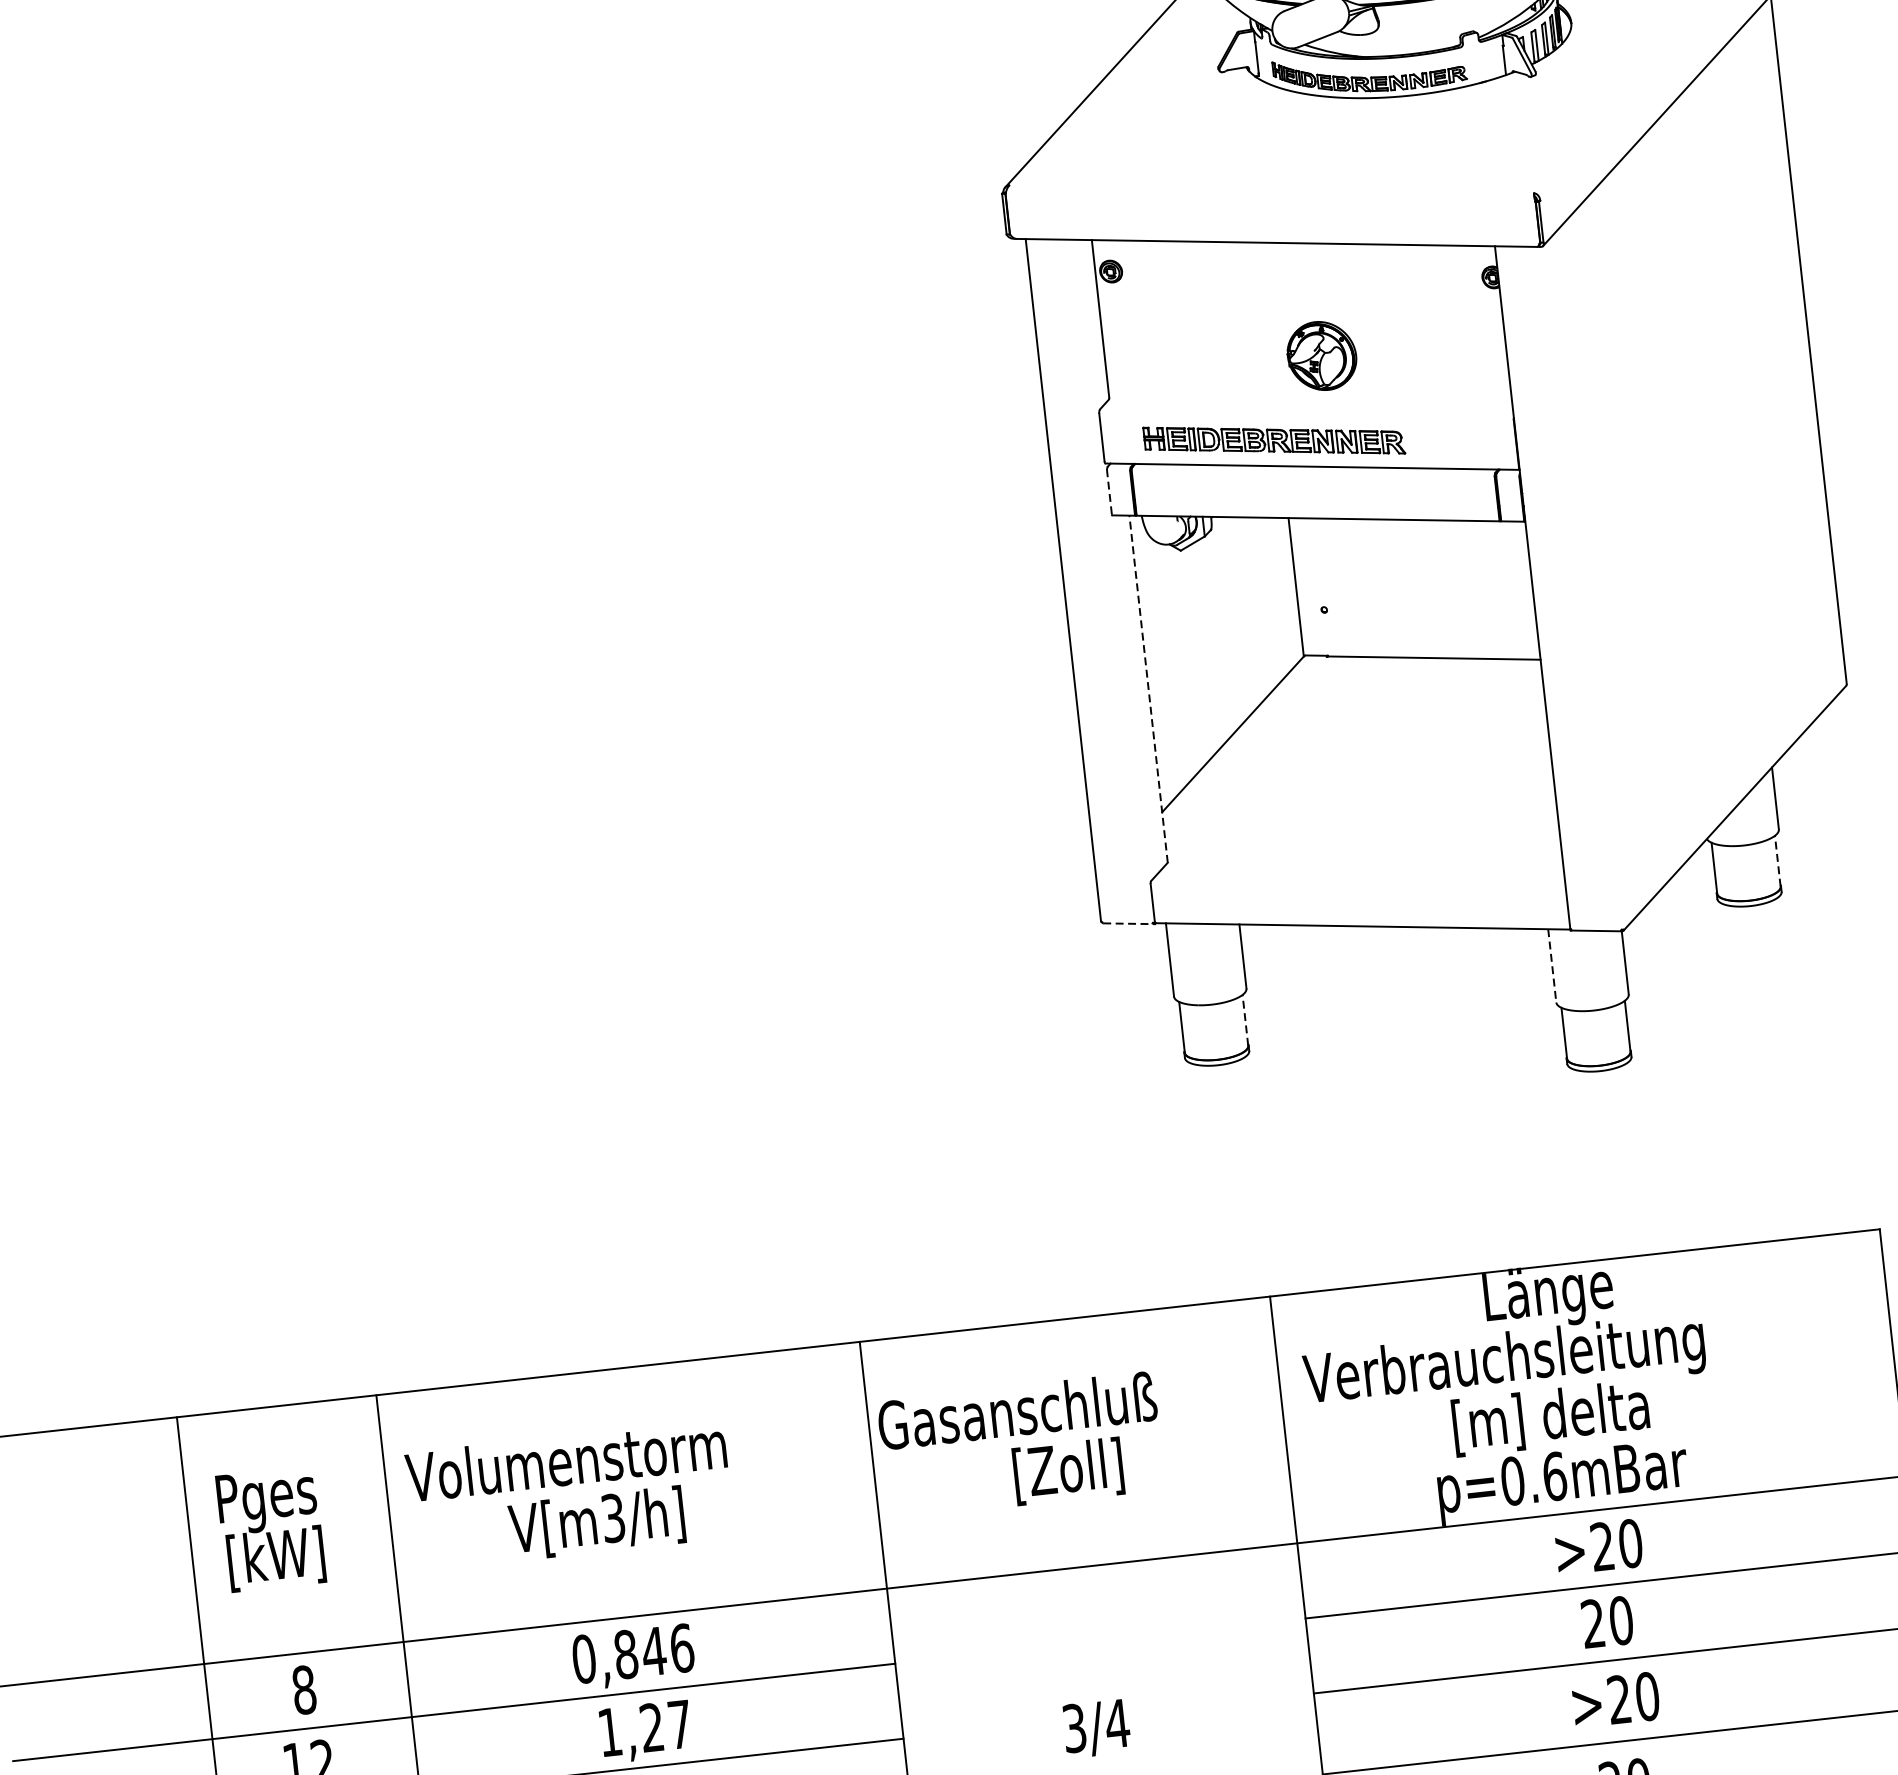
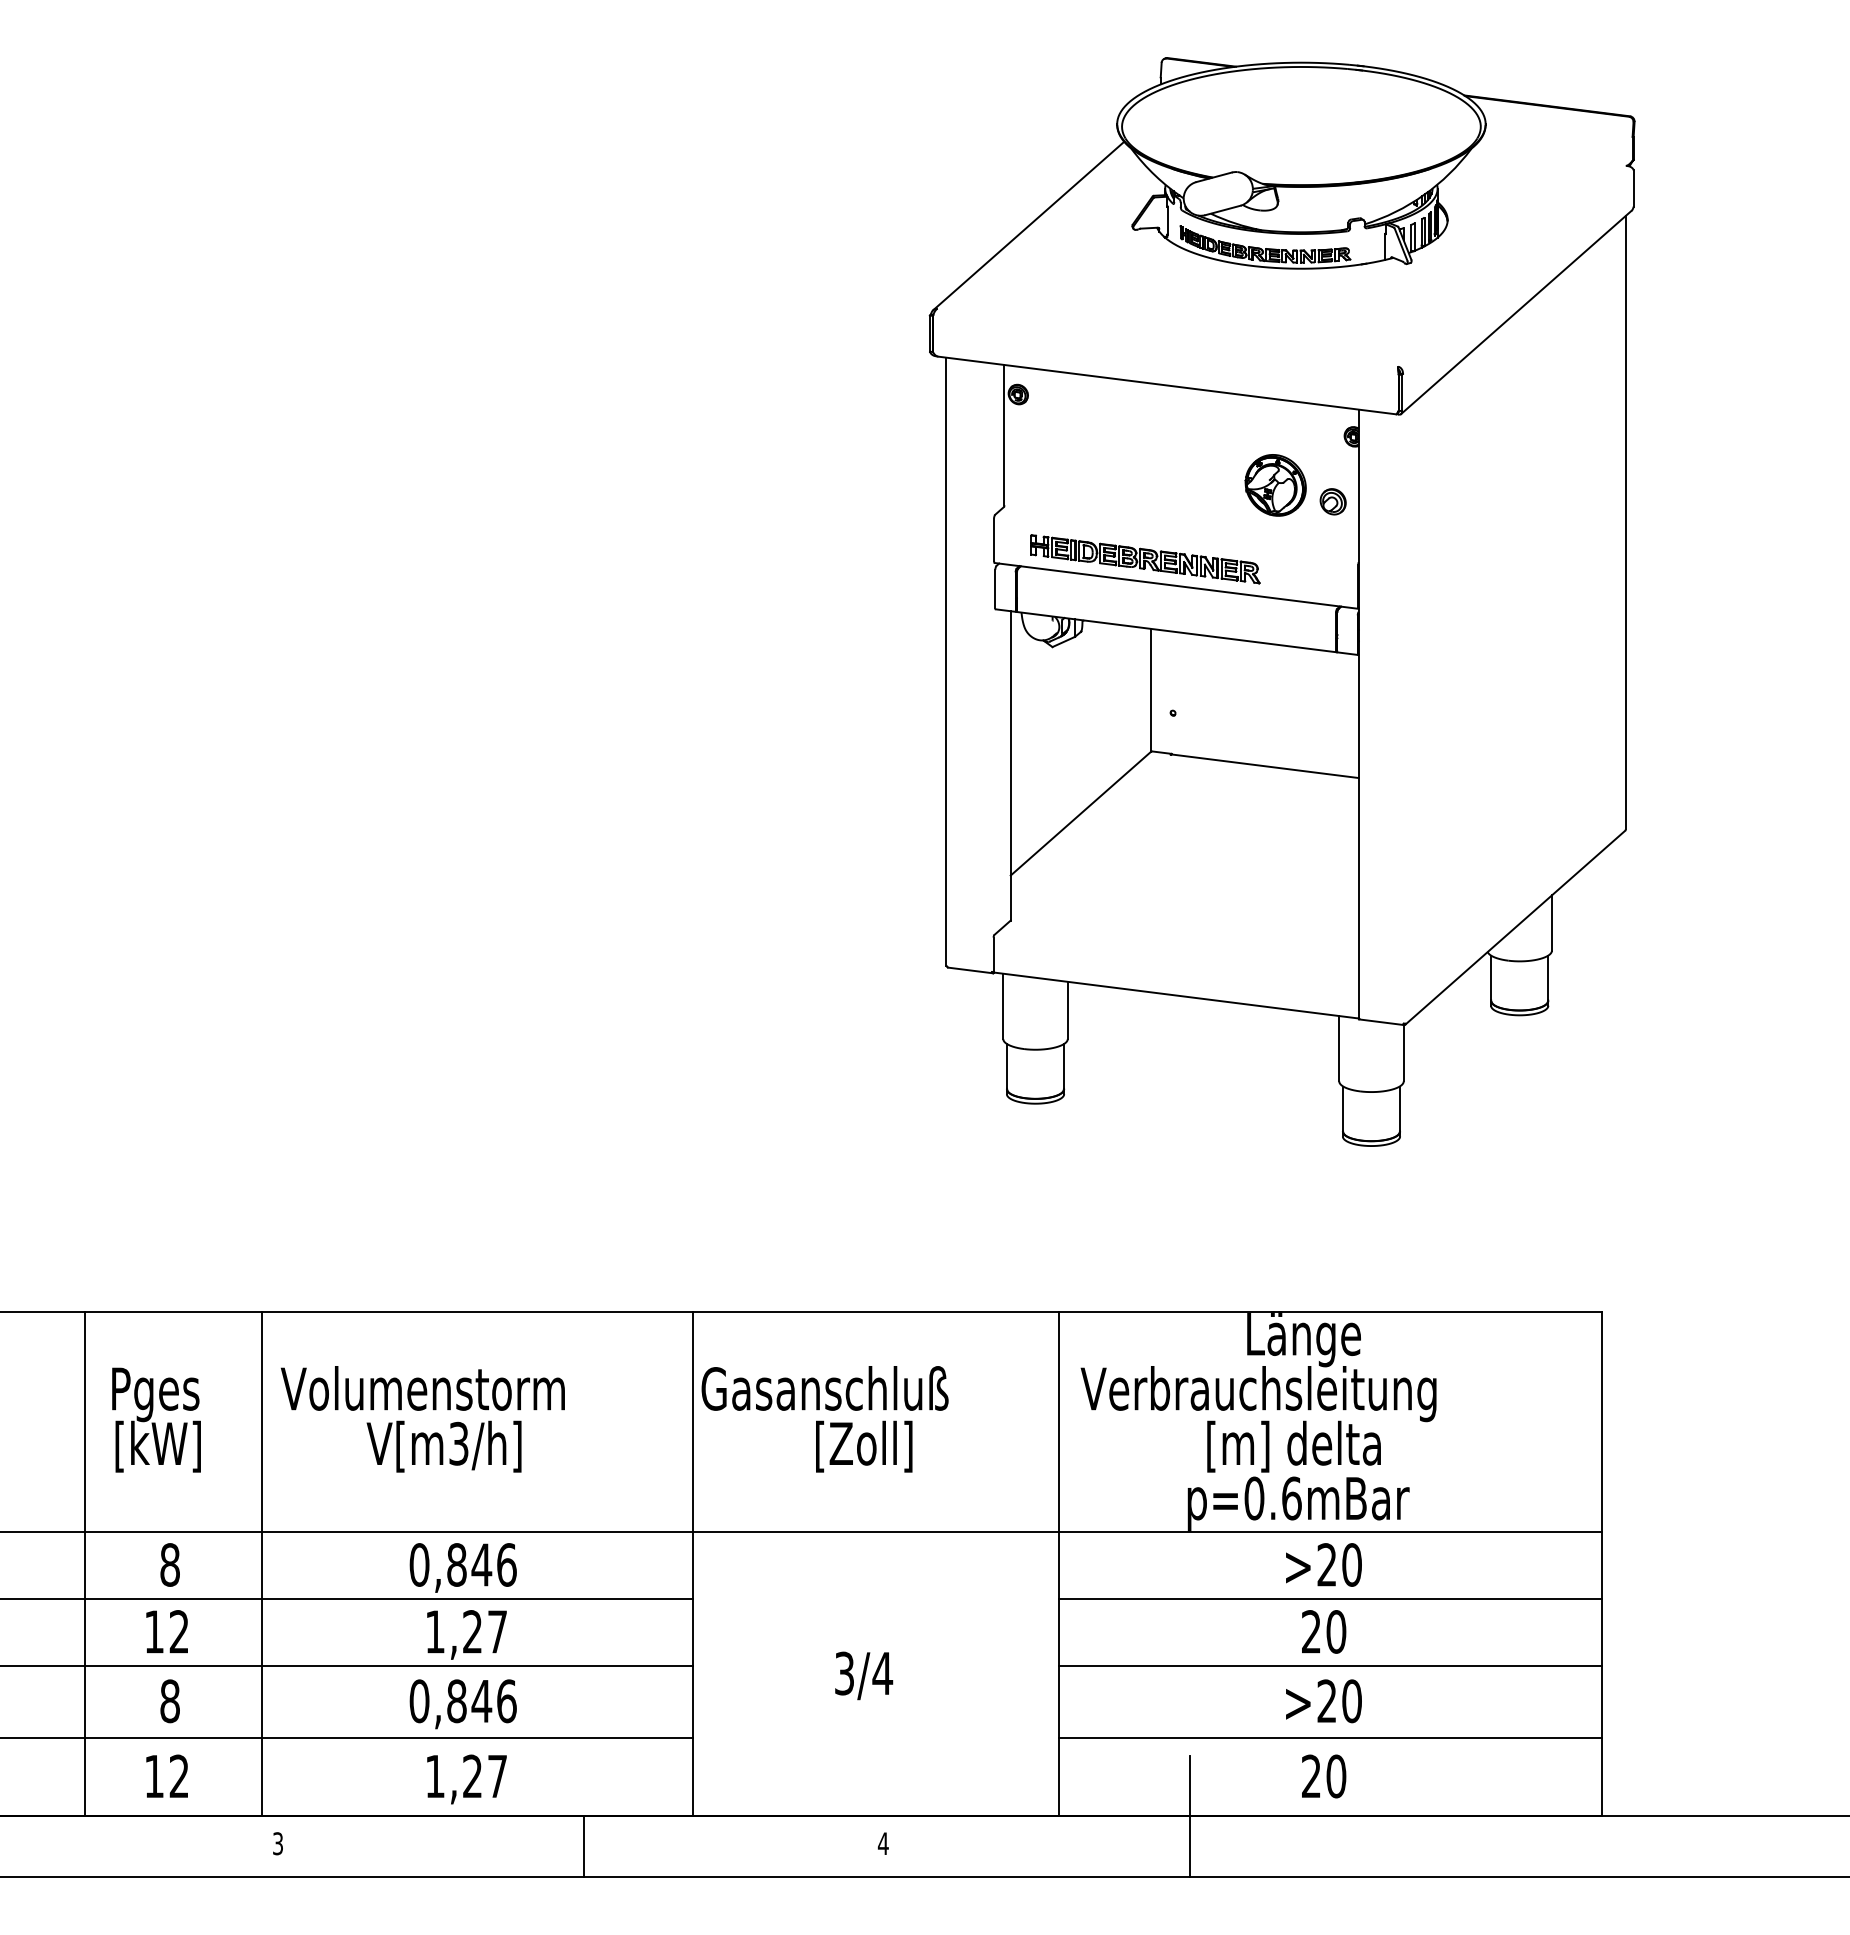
part: (1476, 352) -> (1332, 501), added
part: (1321, 356) -> (1275, 485), moved
line: (1109, 492) -> (995, 588), dashed -> solid
line: (1148, 688) -> (1010, 765), dashed -> solid
line: (1777, 861) -> (1547, 978), dashed -> solid
line: (1128, 923) -> (970, 970), dashed -> solid
line: (1552, 965) -> (1339, 1048), dashed -> solid
line: (1245, 1020) -> (1063, 1066), dashed -> solid

